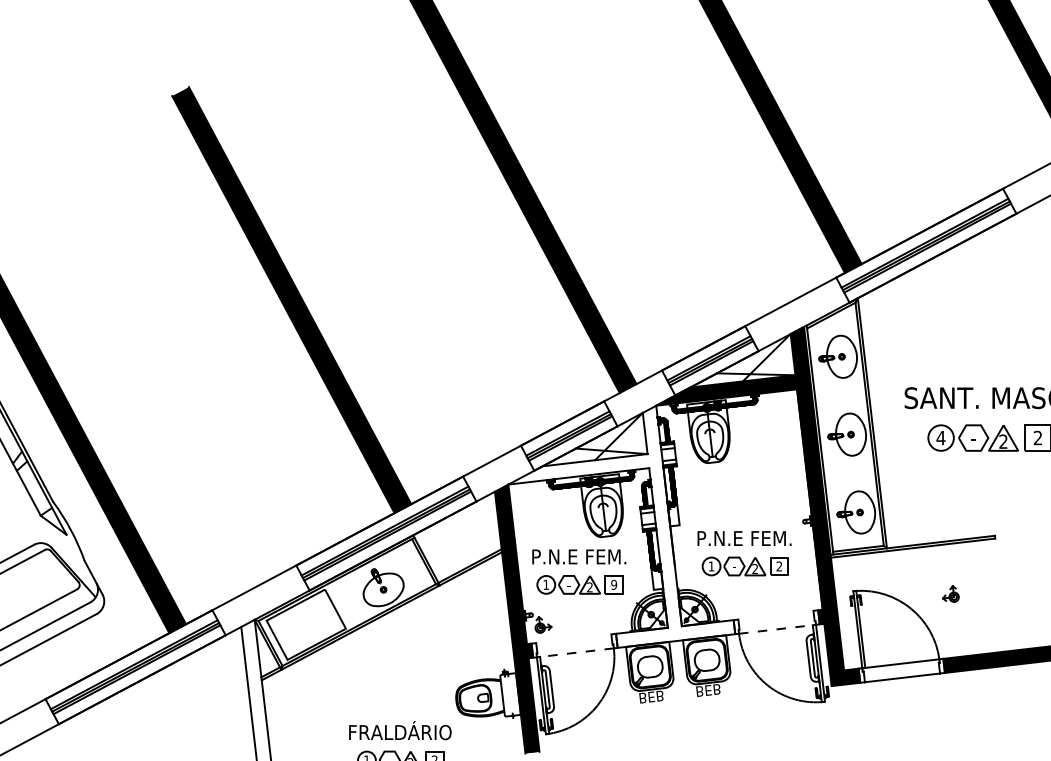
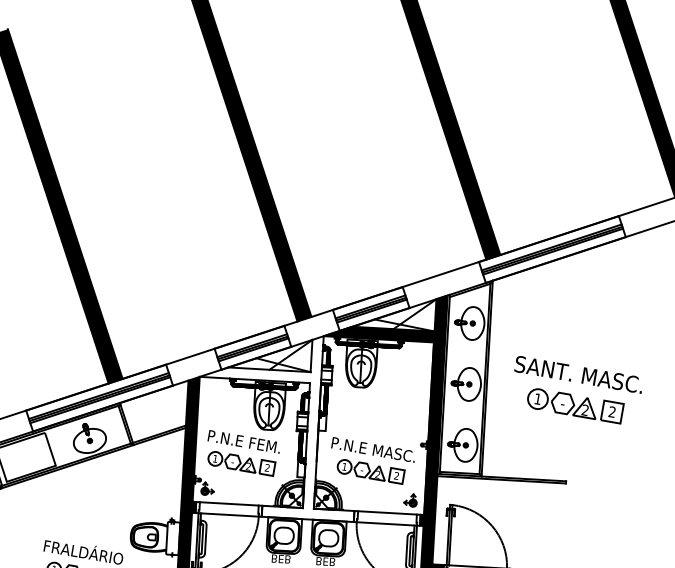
text: (940, 438) -> (537, 399), 4 -> 1
text: (744, 538) -> (373, 449), P.N.E FEM. -> P.N.E MASC.
text: (614, 584) -> (267, 467), 9 -> 2
part: (950, 593) -> (410, 499), moved
line: (775, 614) -> (387, 512), added
line: (776, 629) -> (386, 523), dashed -> solid
line: (573, 638) -> (229, 503), added
line: (576, 652) -> (229, 514), dashed -> solid

